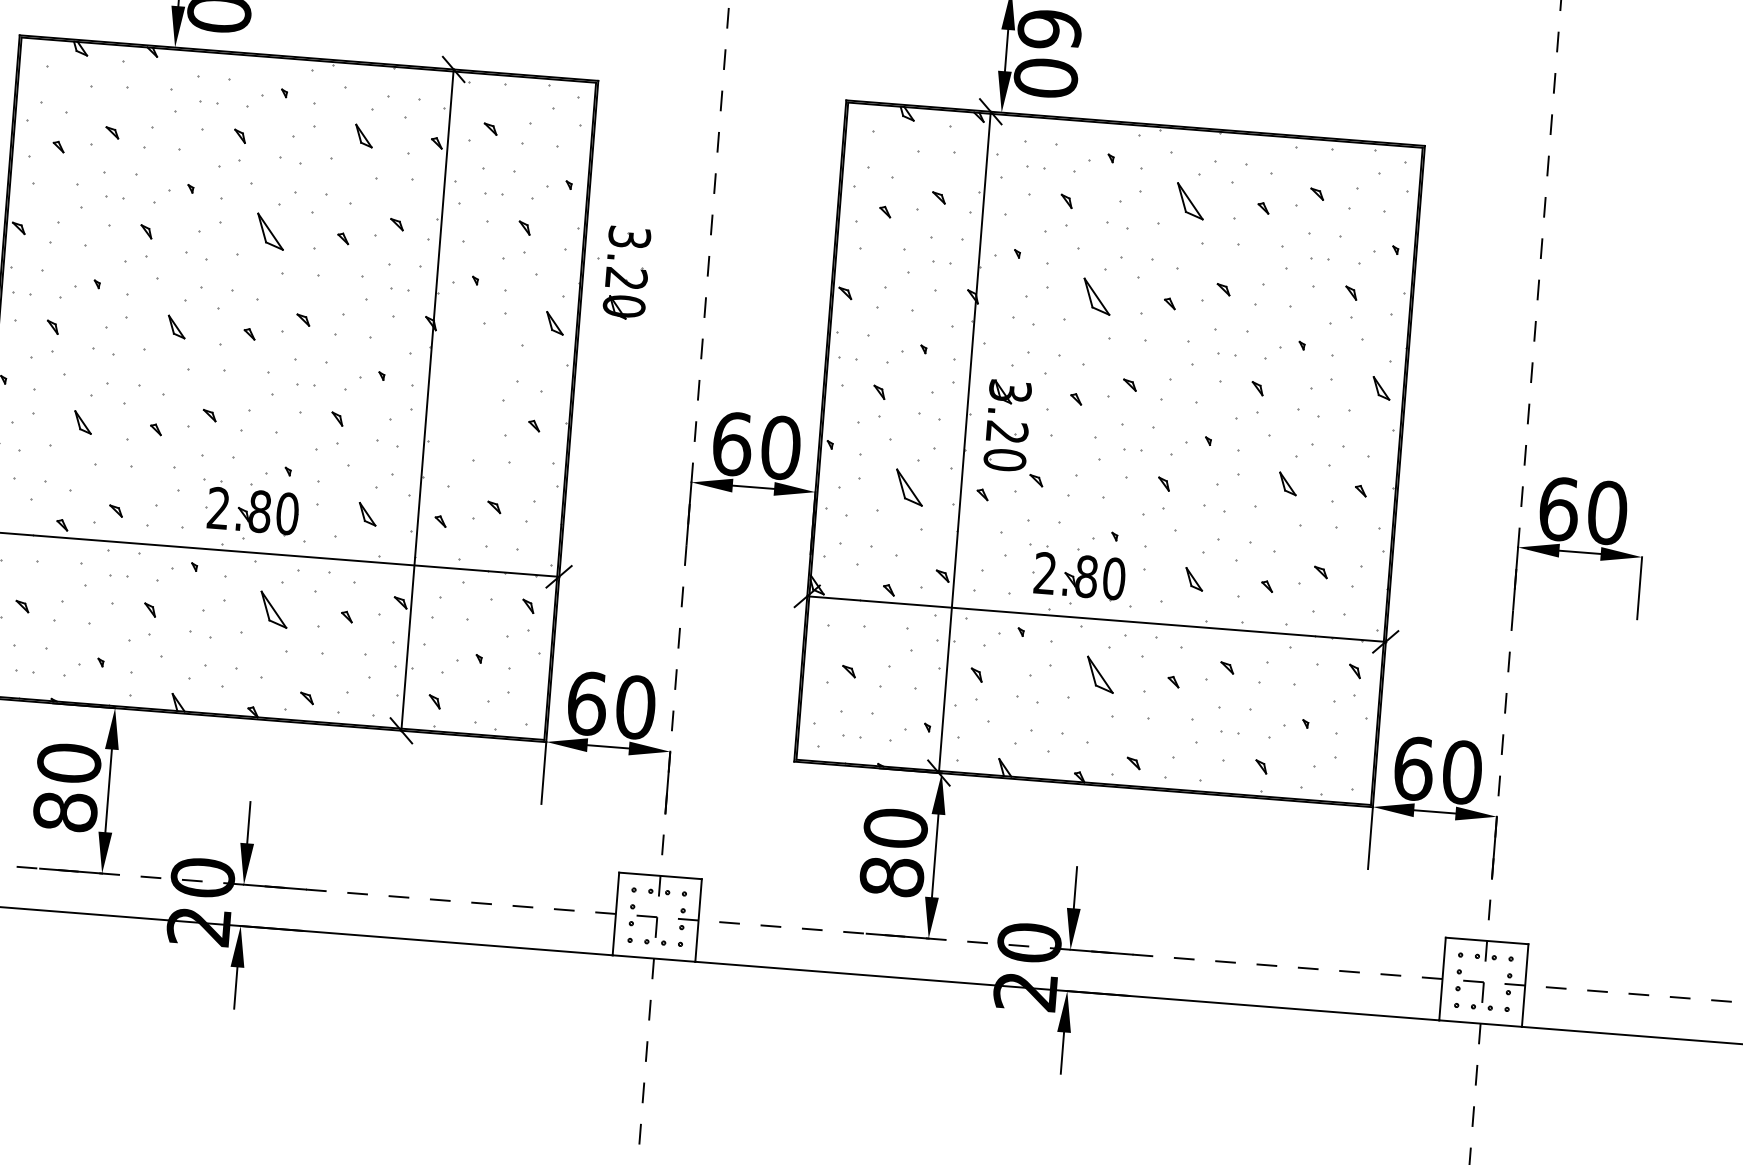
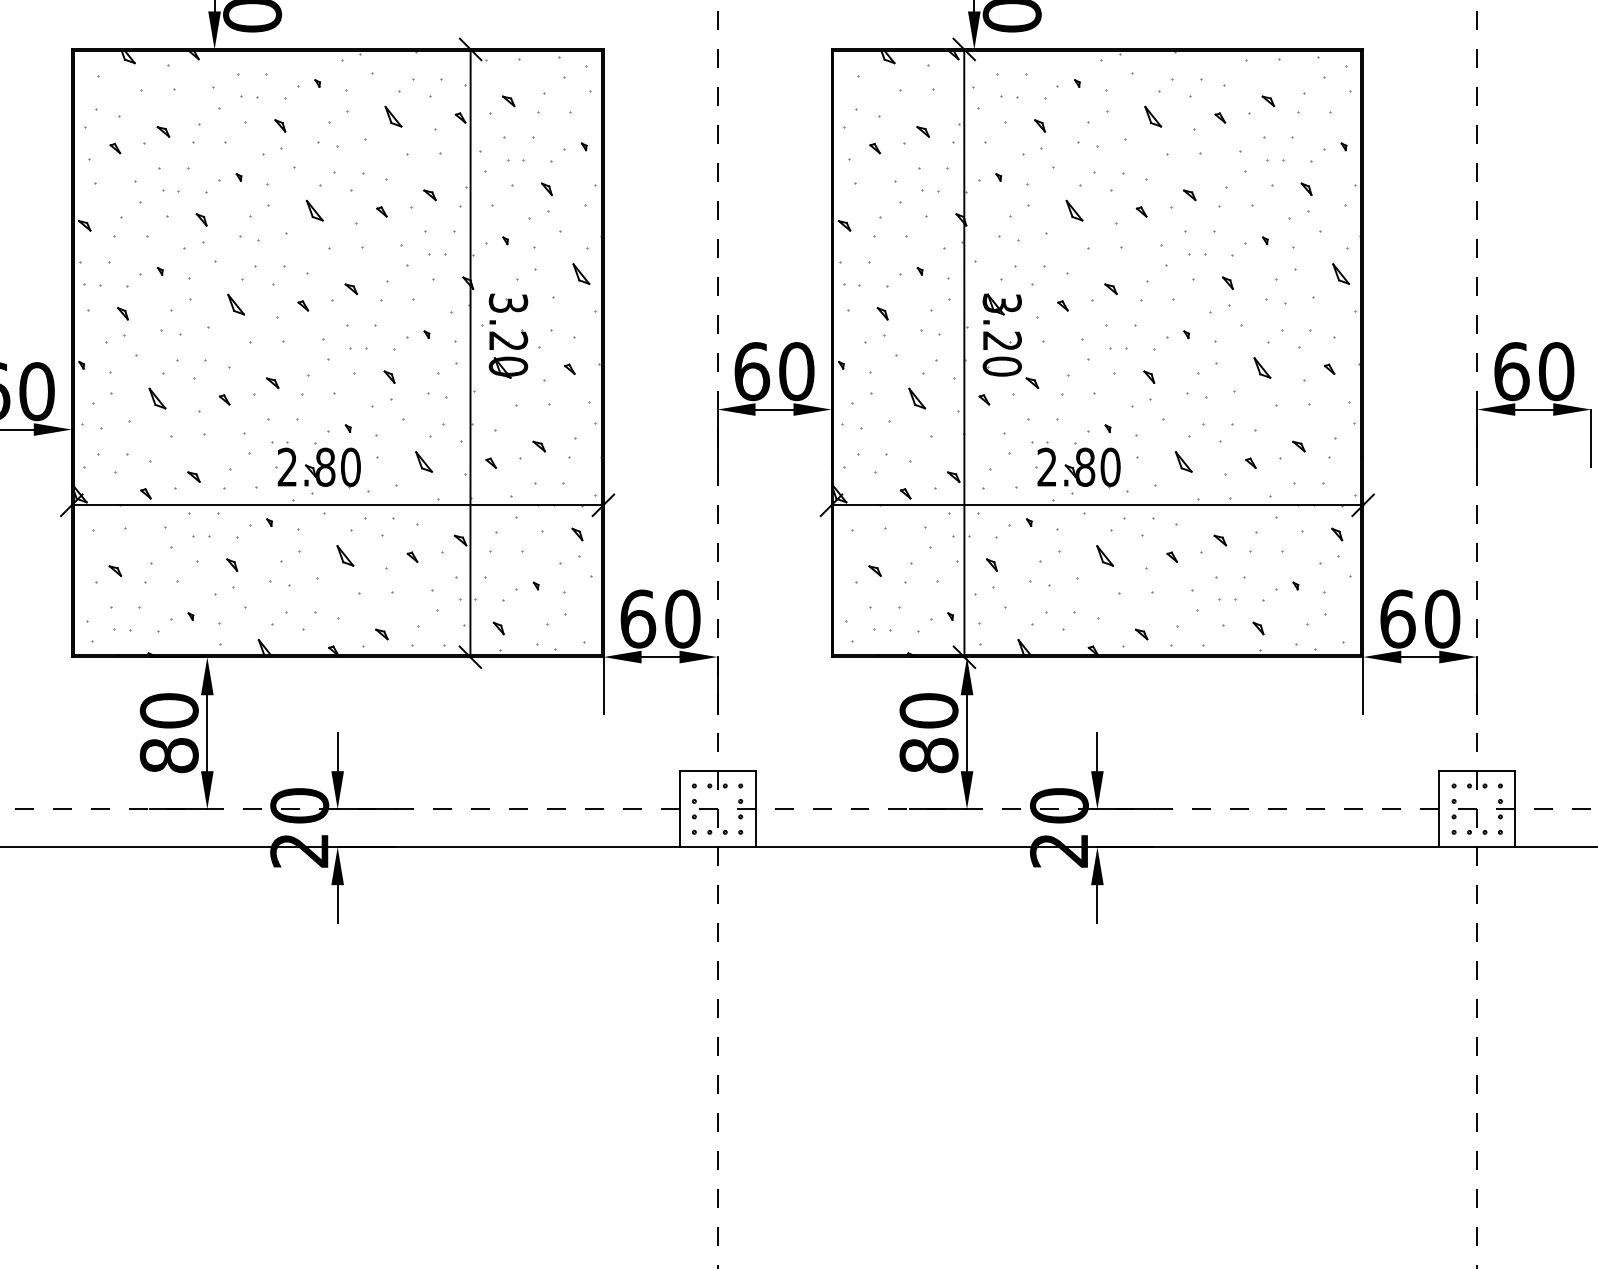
part: (1190, 200) -> (1153, 116), size x0.62
part: (270, 231) -> (314, 210), size x0.62
part: (622, 272) -> (504, 335), moved
part: (1096, 296) -> (1074, 210), size x0.62
part: (909, 487) -> (917, 398), size x0.62
part: (274, 609) -> (345, 555), size x0.62
part: (1101, 674) -> (1105, 555), size x0.62

